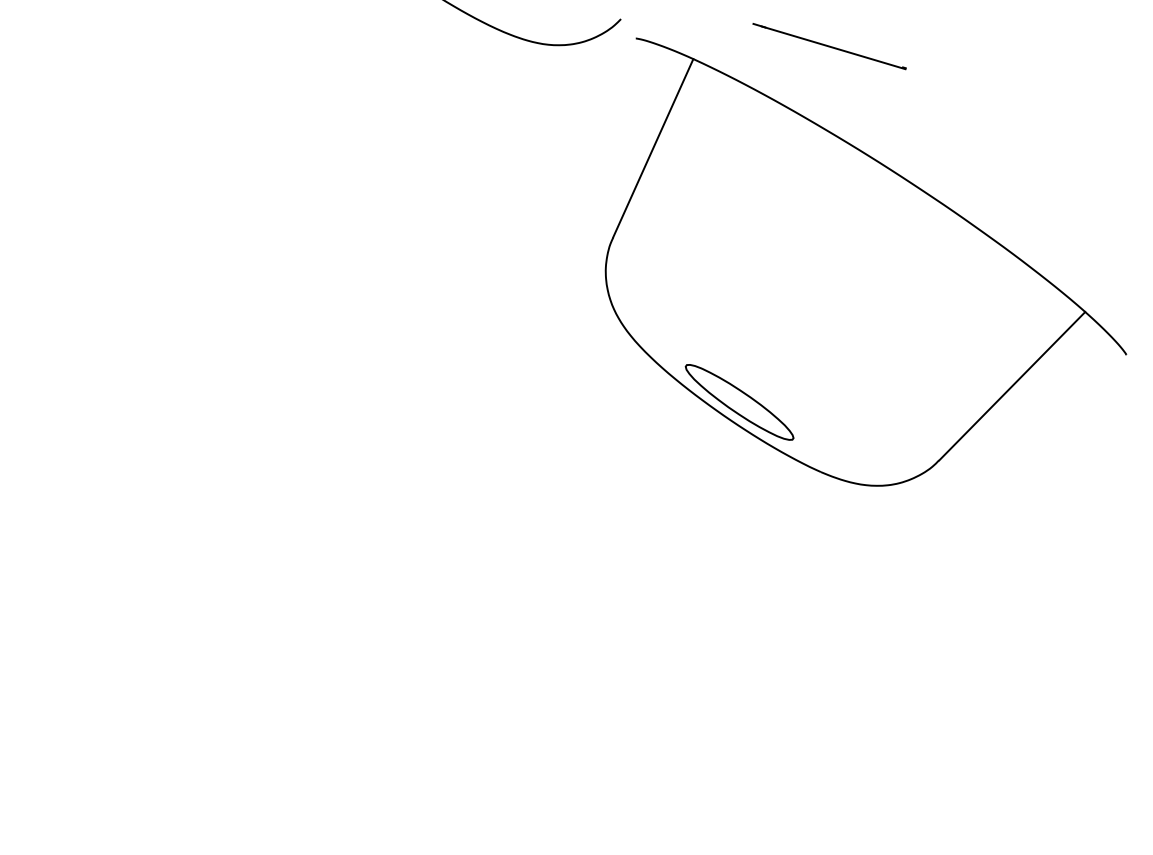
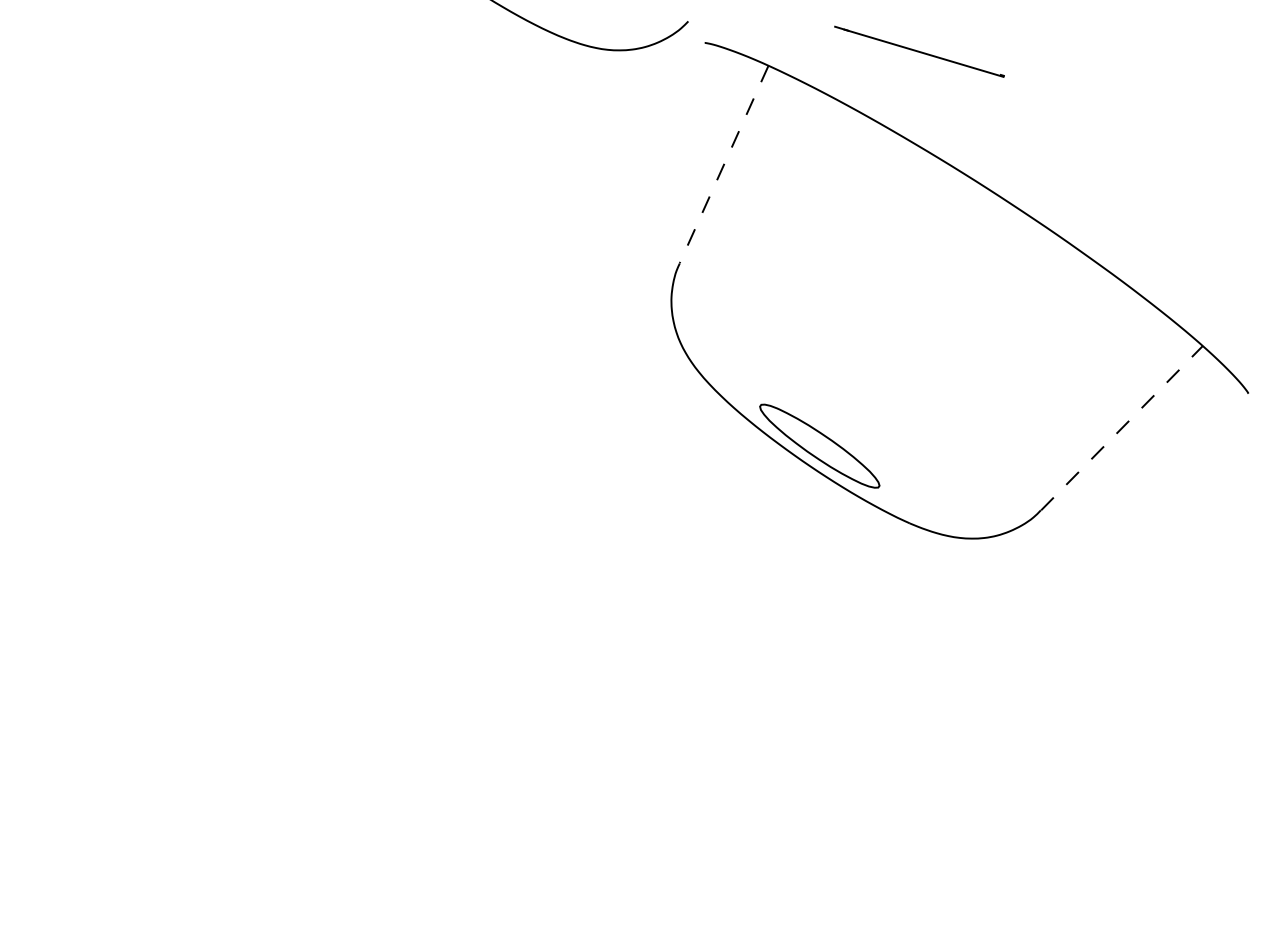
line: (653, 148) -> (724, 164), solid -> dashed
line: (1012, 386) -> (1122, 428), solid -> dashed

